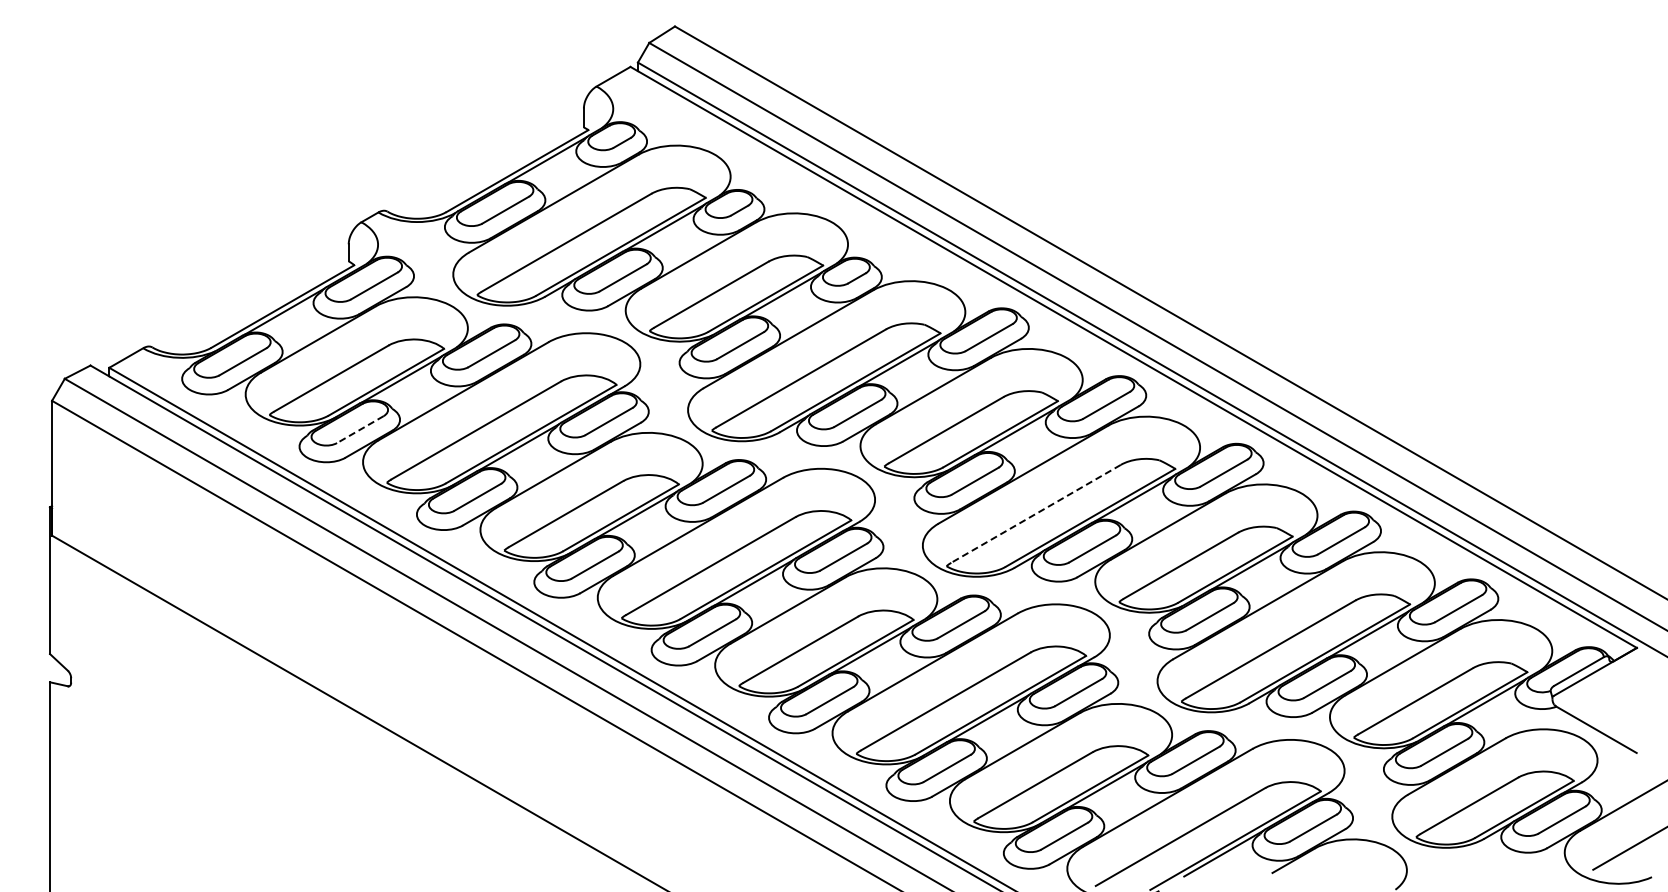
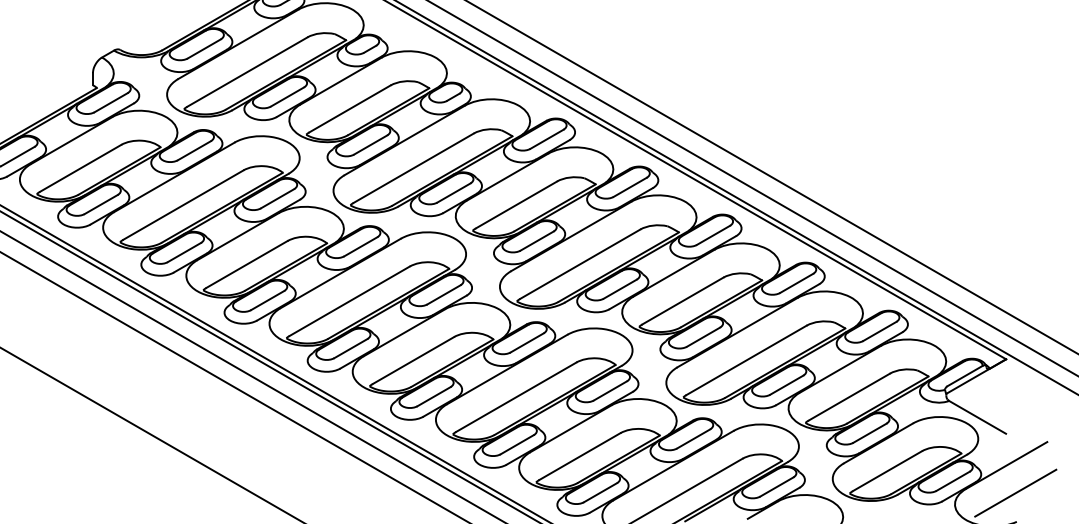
line: (360, 429) -> (101, 204), dashed -> solid
line: (1036, 513) -> (580, 264), dashed -> solid

